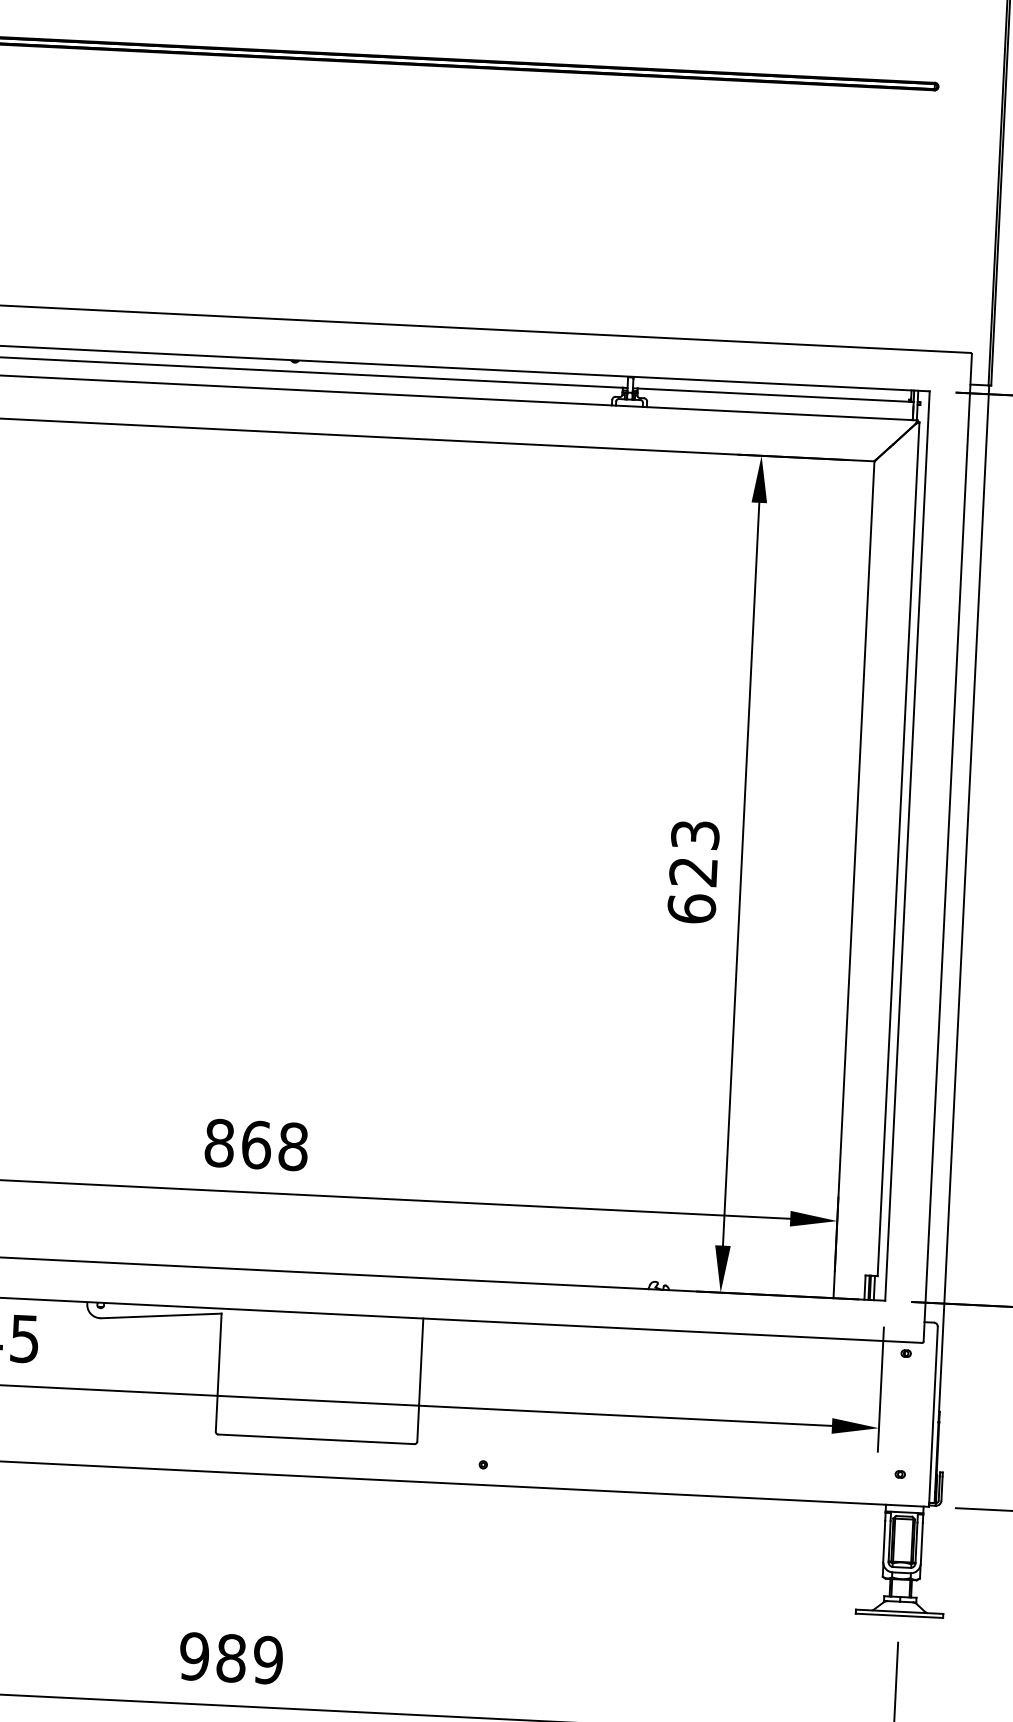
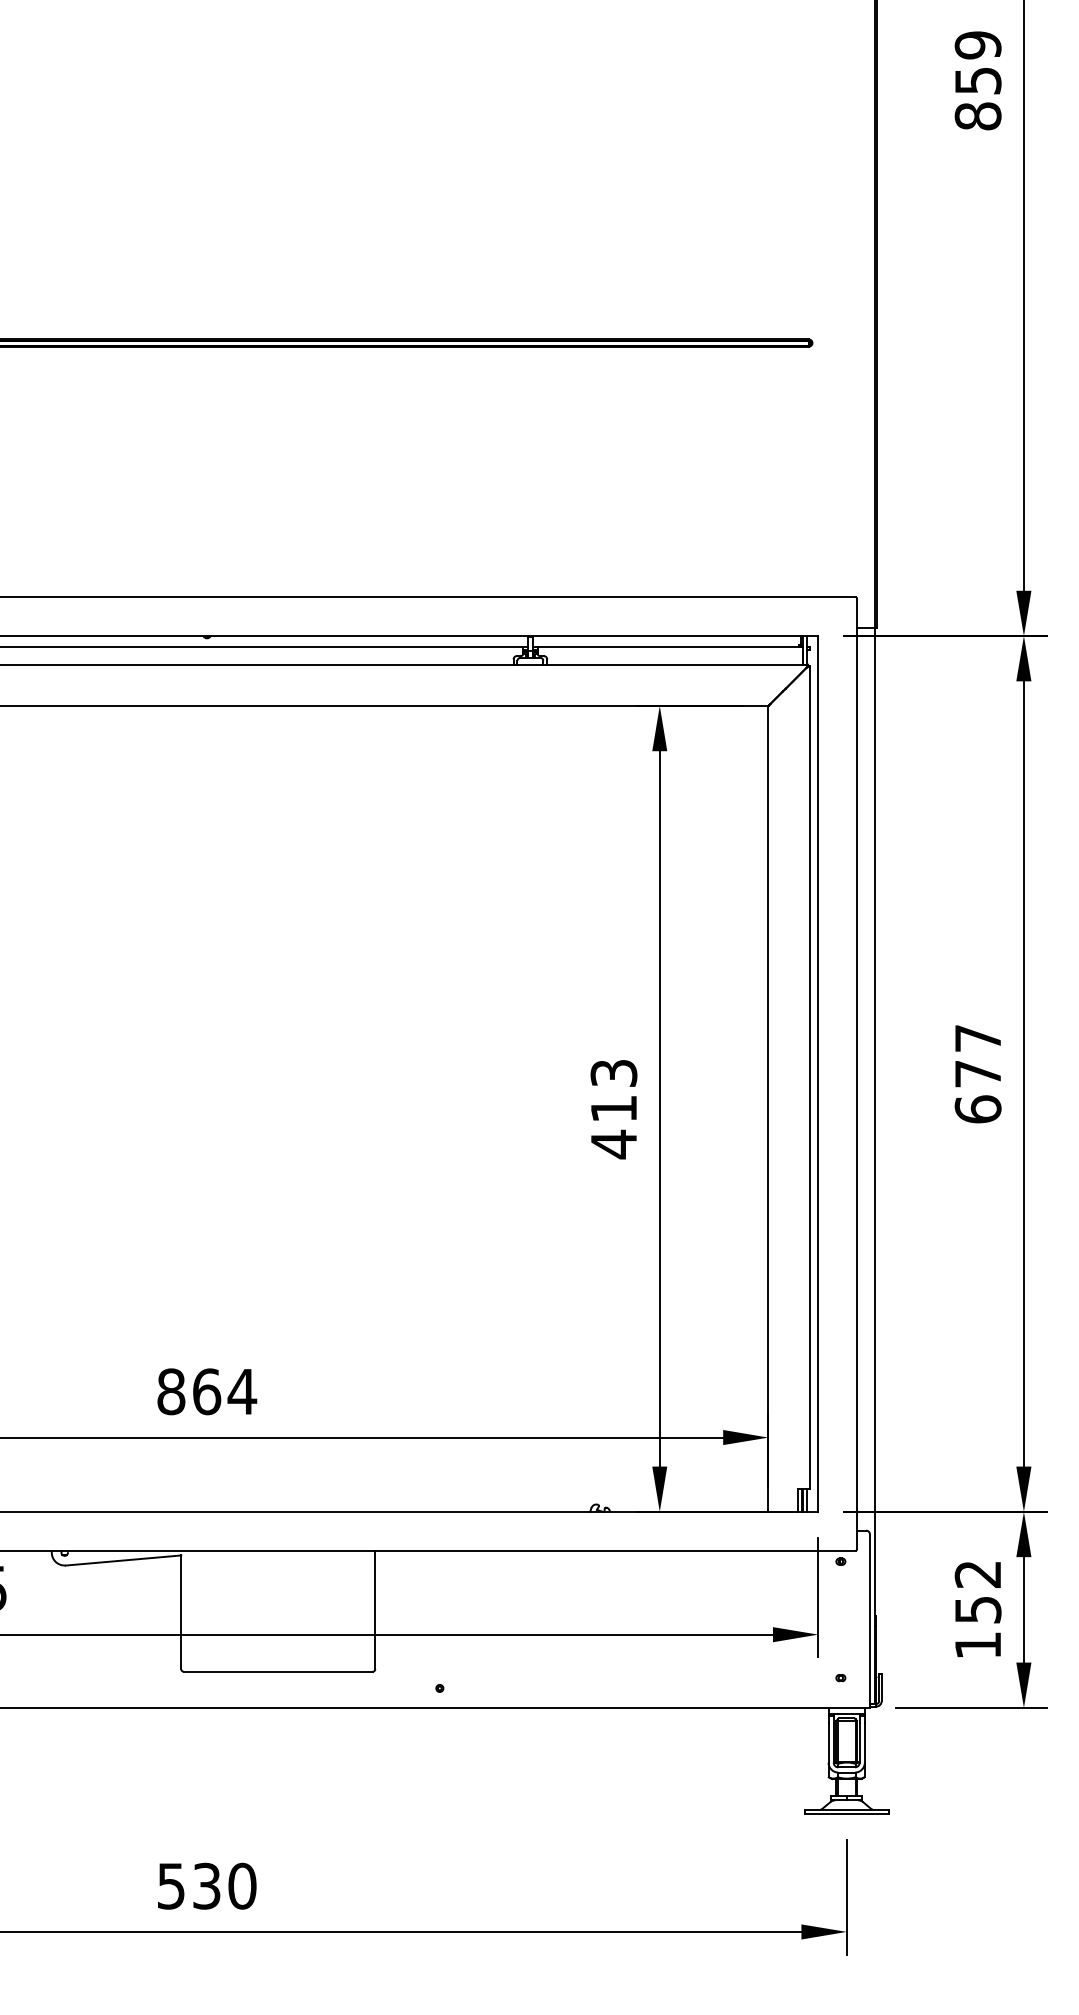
text: (692, 891) -> (613, 1127), 623 -> 413
text: (293, 1146) -> (242, 1391), 868 -> 864
text: (231, 1657) -> (206, 1885), 989 -> 530

